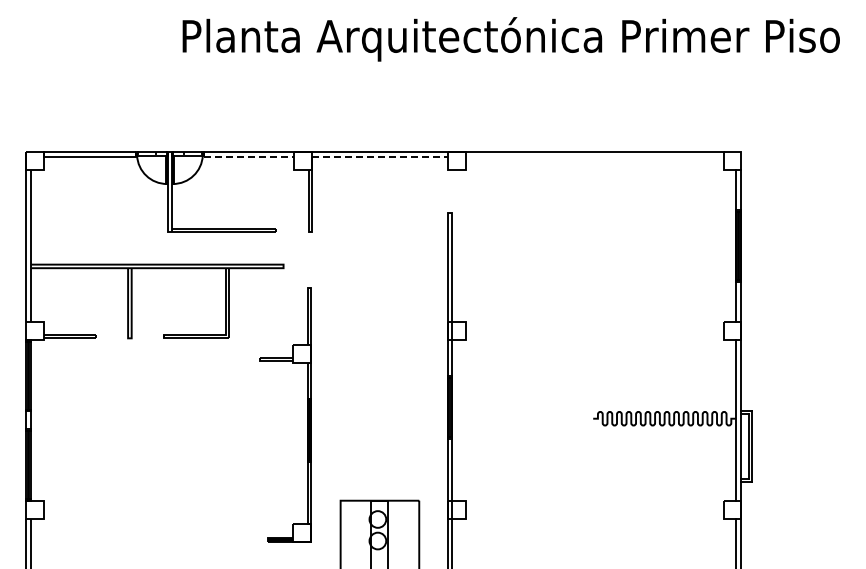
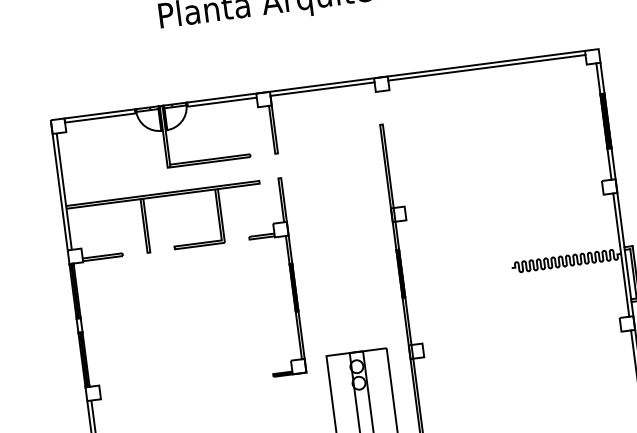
line: (249, 157) -> (222, 102), dashed -> solid
line: (380, 157) -> (322, 89), dashed -> solid
line: (594, 157) -> (486, 67), added
part: (307, 414) -> (291, 275), moved

